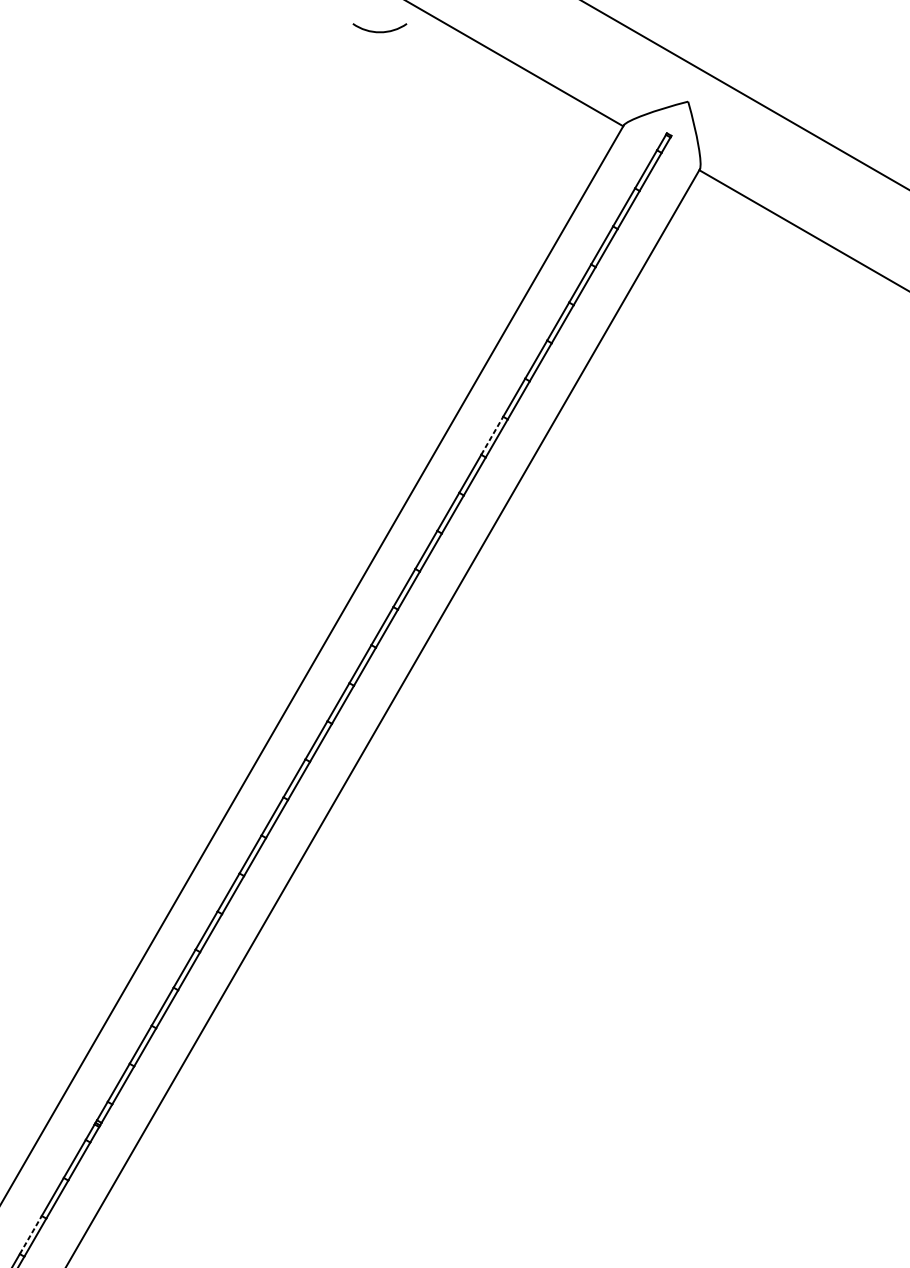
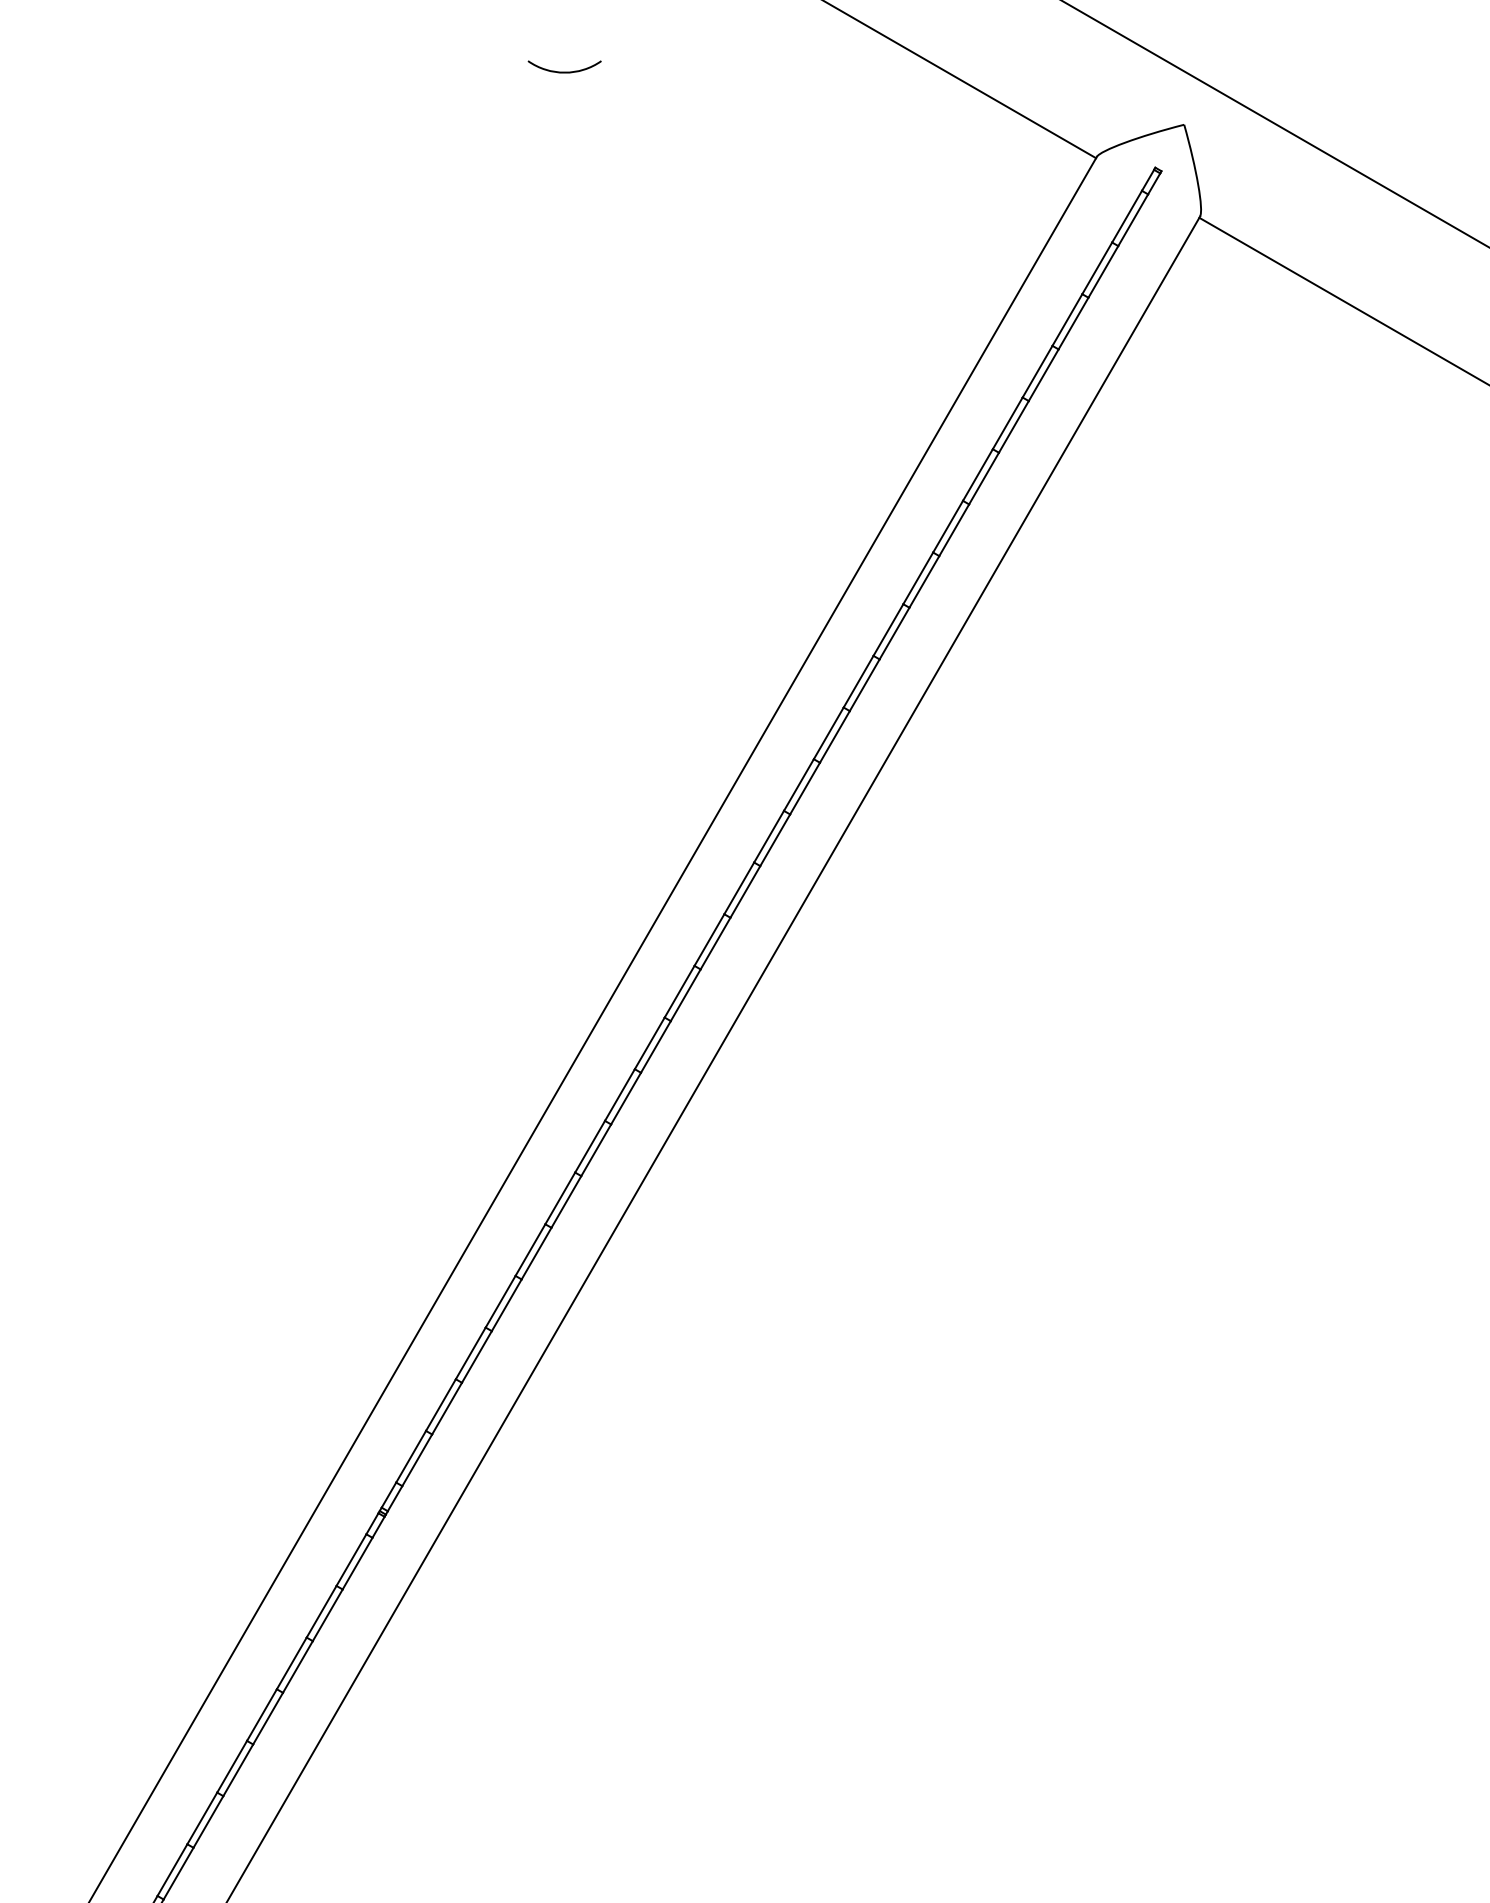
arc: (379, 31) -> (564, 71), moved
line: (492, 435) -> (918, 578), dashed -> solid
line: (30, 1235) -> (291, 1663), dashed -> solid

